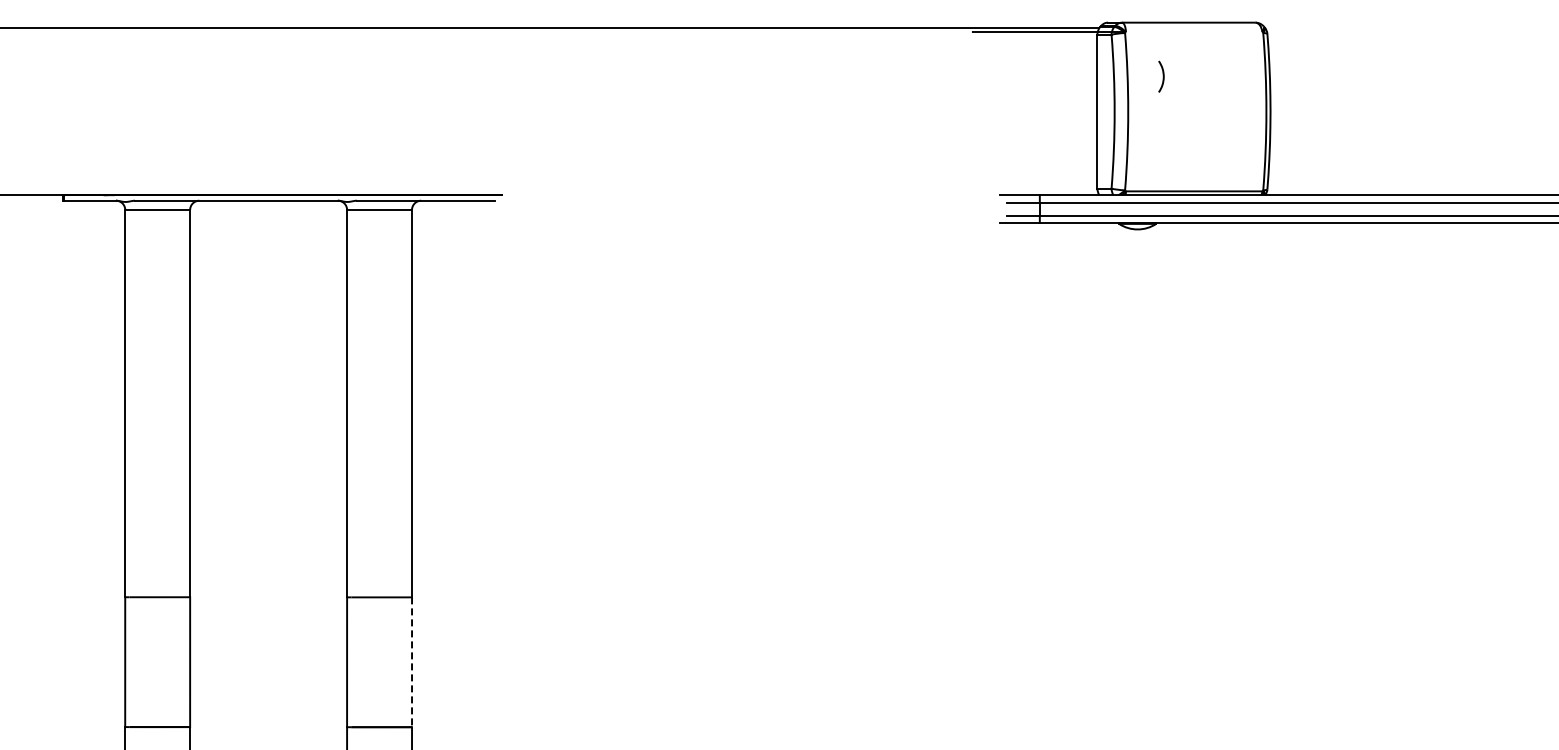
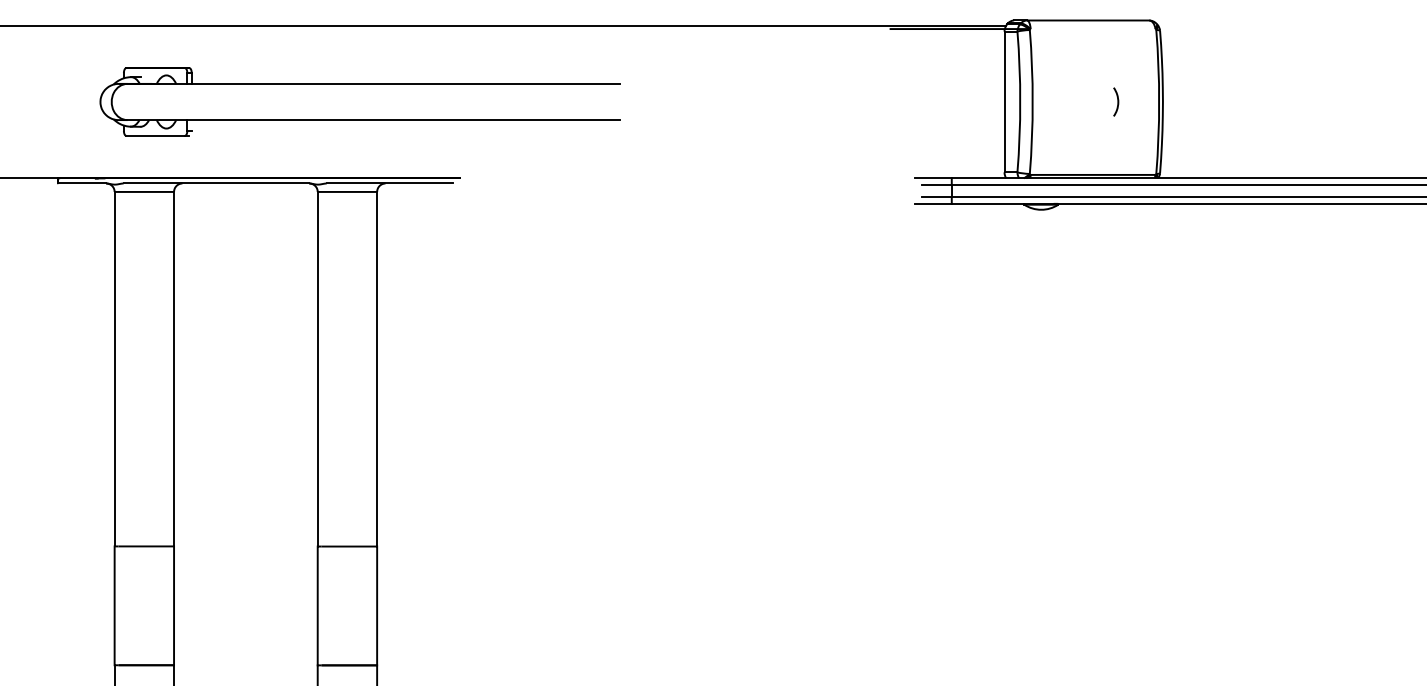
curve: (1162, 76) -> (1117, 101), moved
part: (392, 92) -> (359, 84), added
line: (412, 662) -> (377, 606), dashed -> solid

